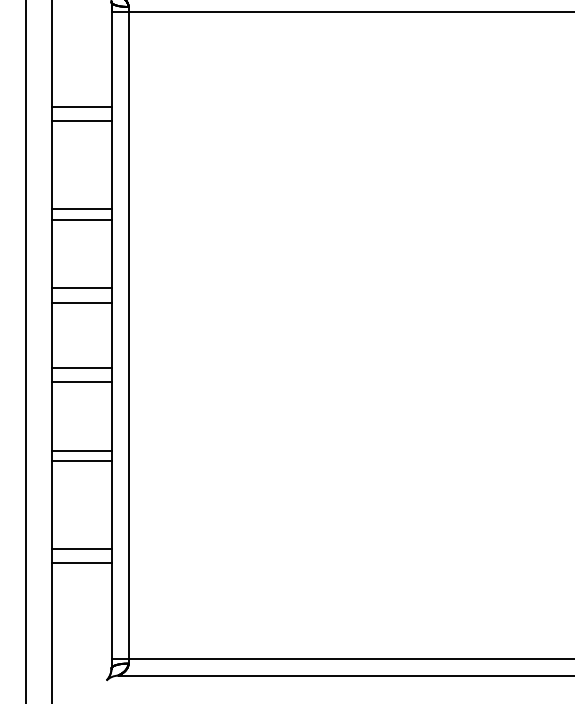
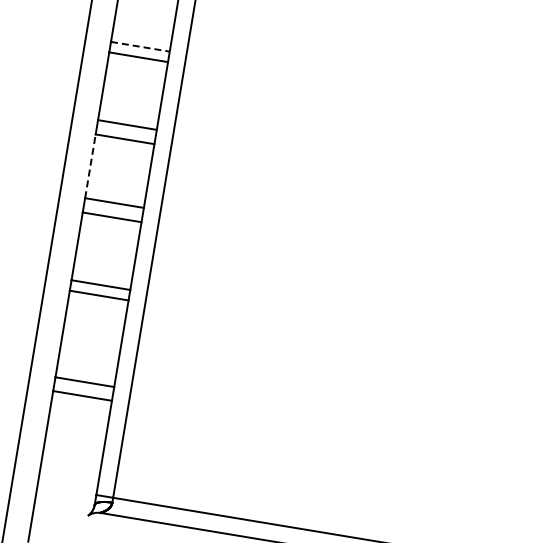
line: (81, 209) -> (140, 47), solid -> dashed
line: (51, 334) -> (90, 165), solid -> dashed

